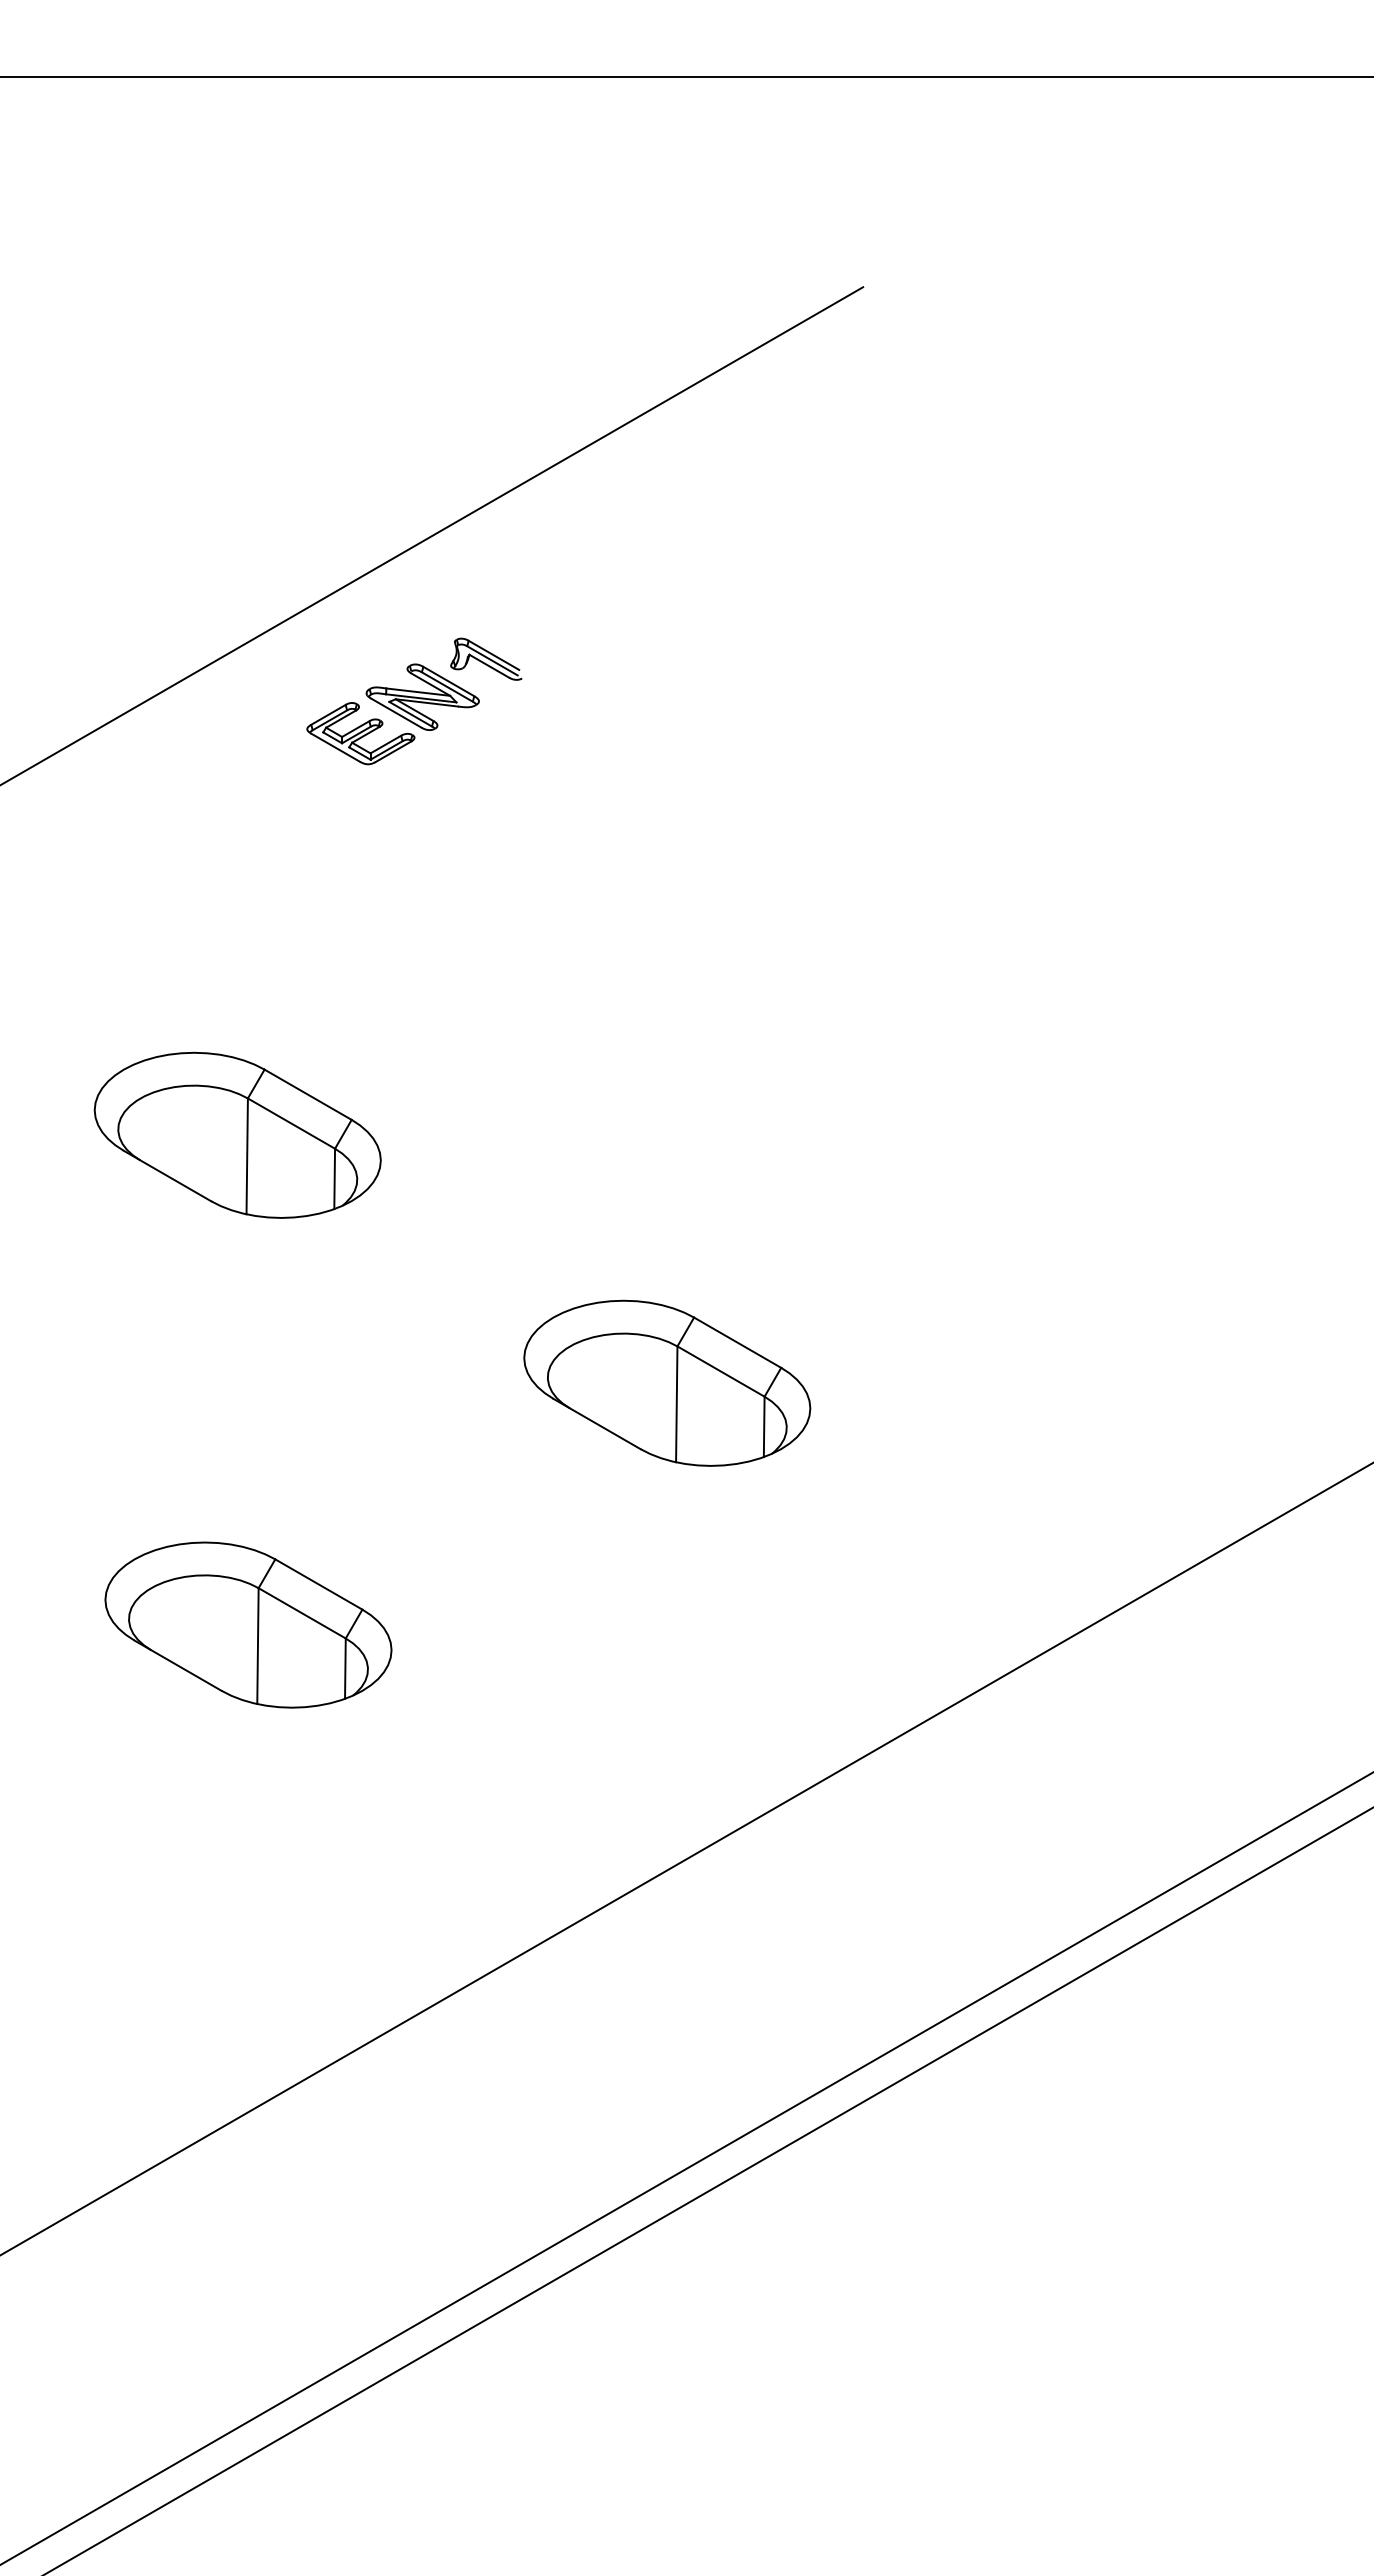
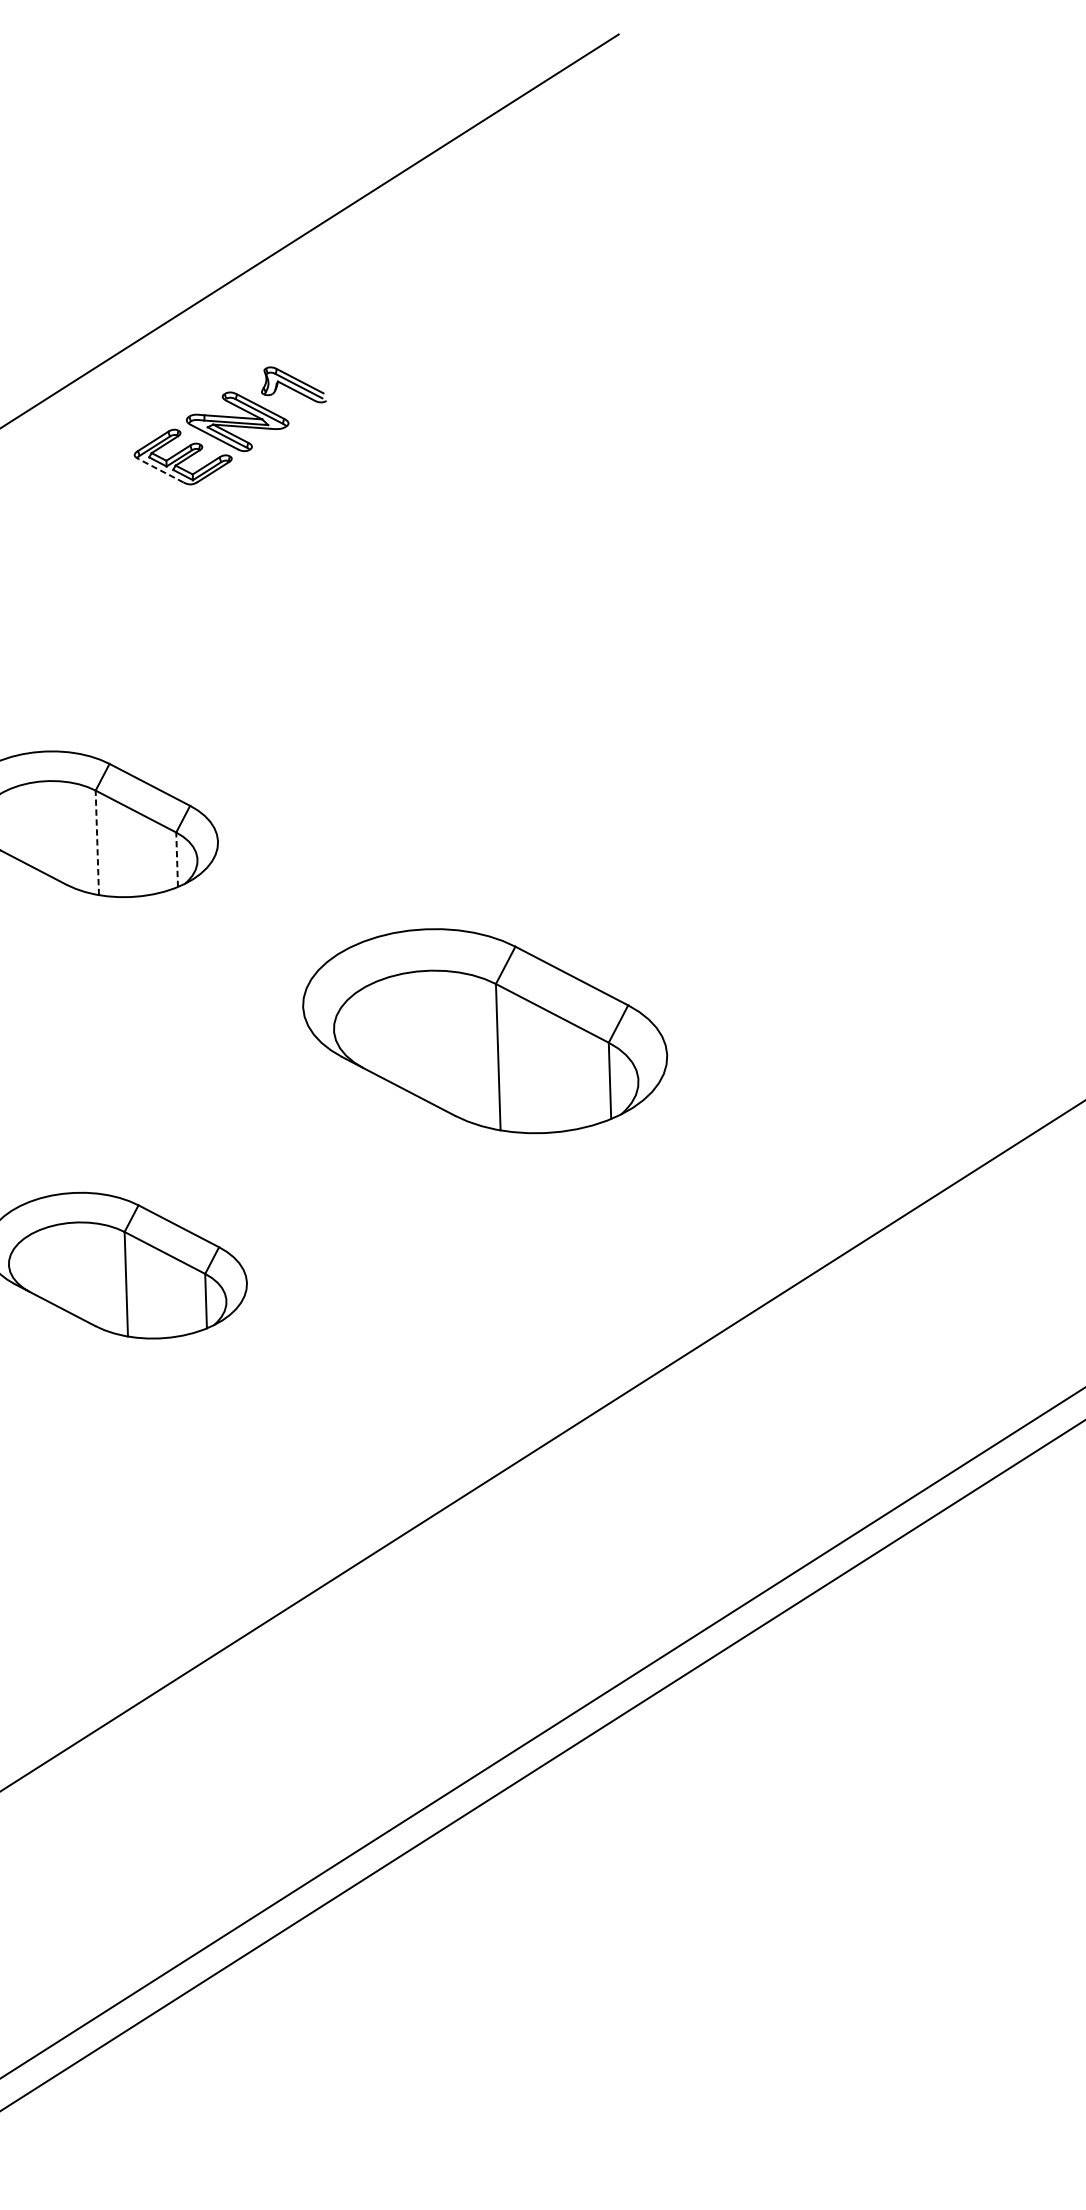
line: (335, 747) -> (160, 470), solid -> dashed
line: (247, 1156) -> (97, 842), solid -> dashed
line: (334, 1178) -> (176, 859), solid -> dashed
part: (667, 1382) -> (485, 1030), size x1.4

